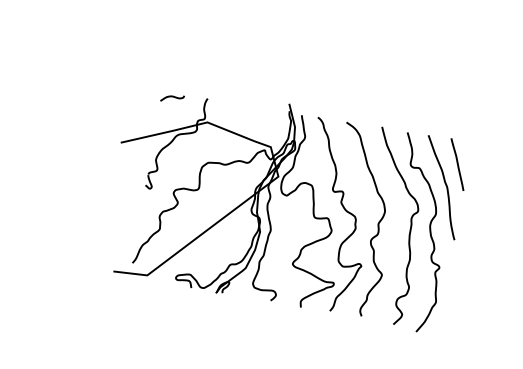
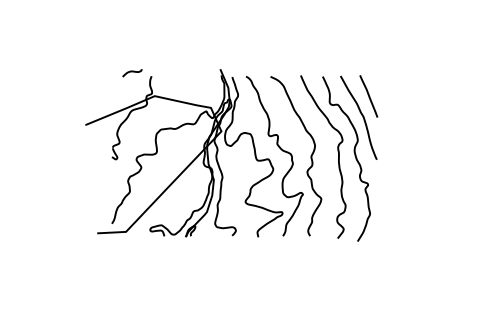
curve: (172, 97) -> (132, 72), moved

